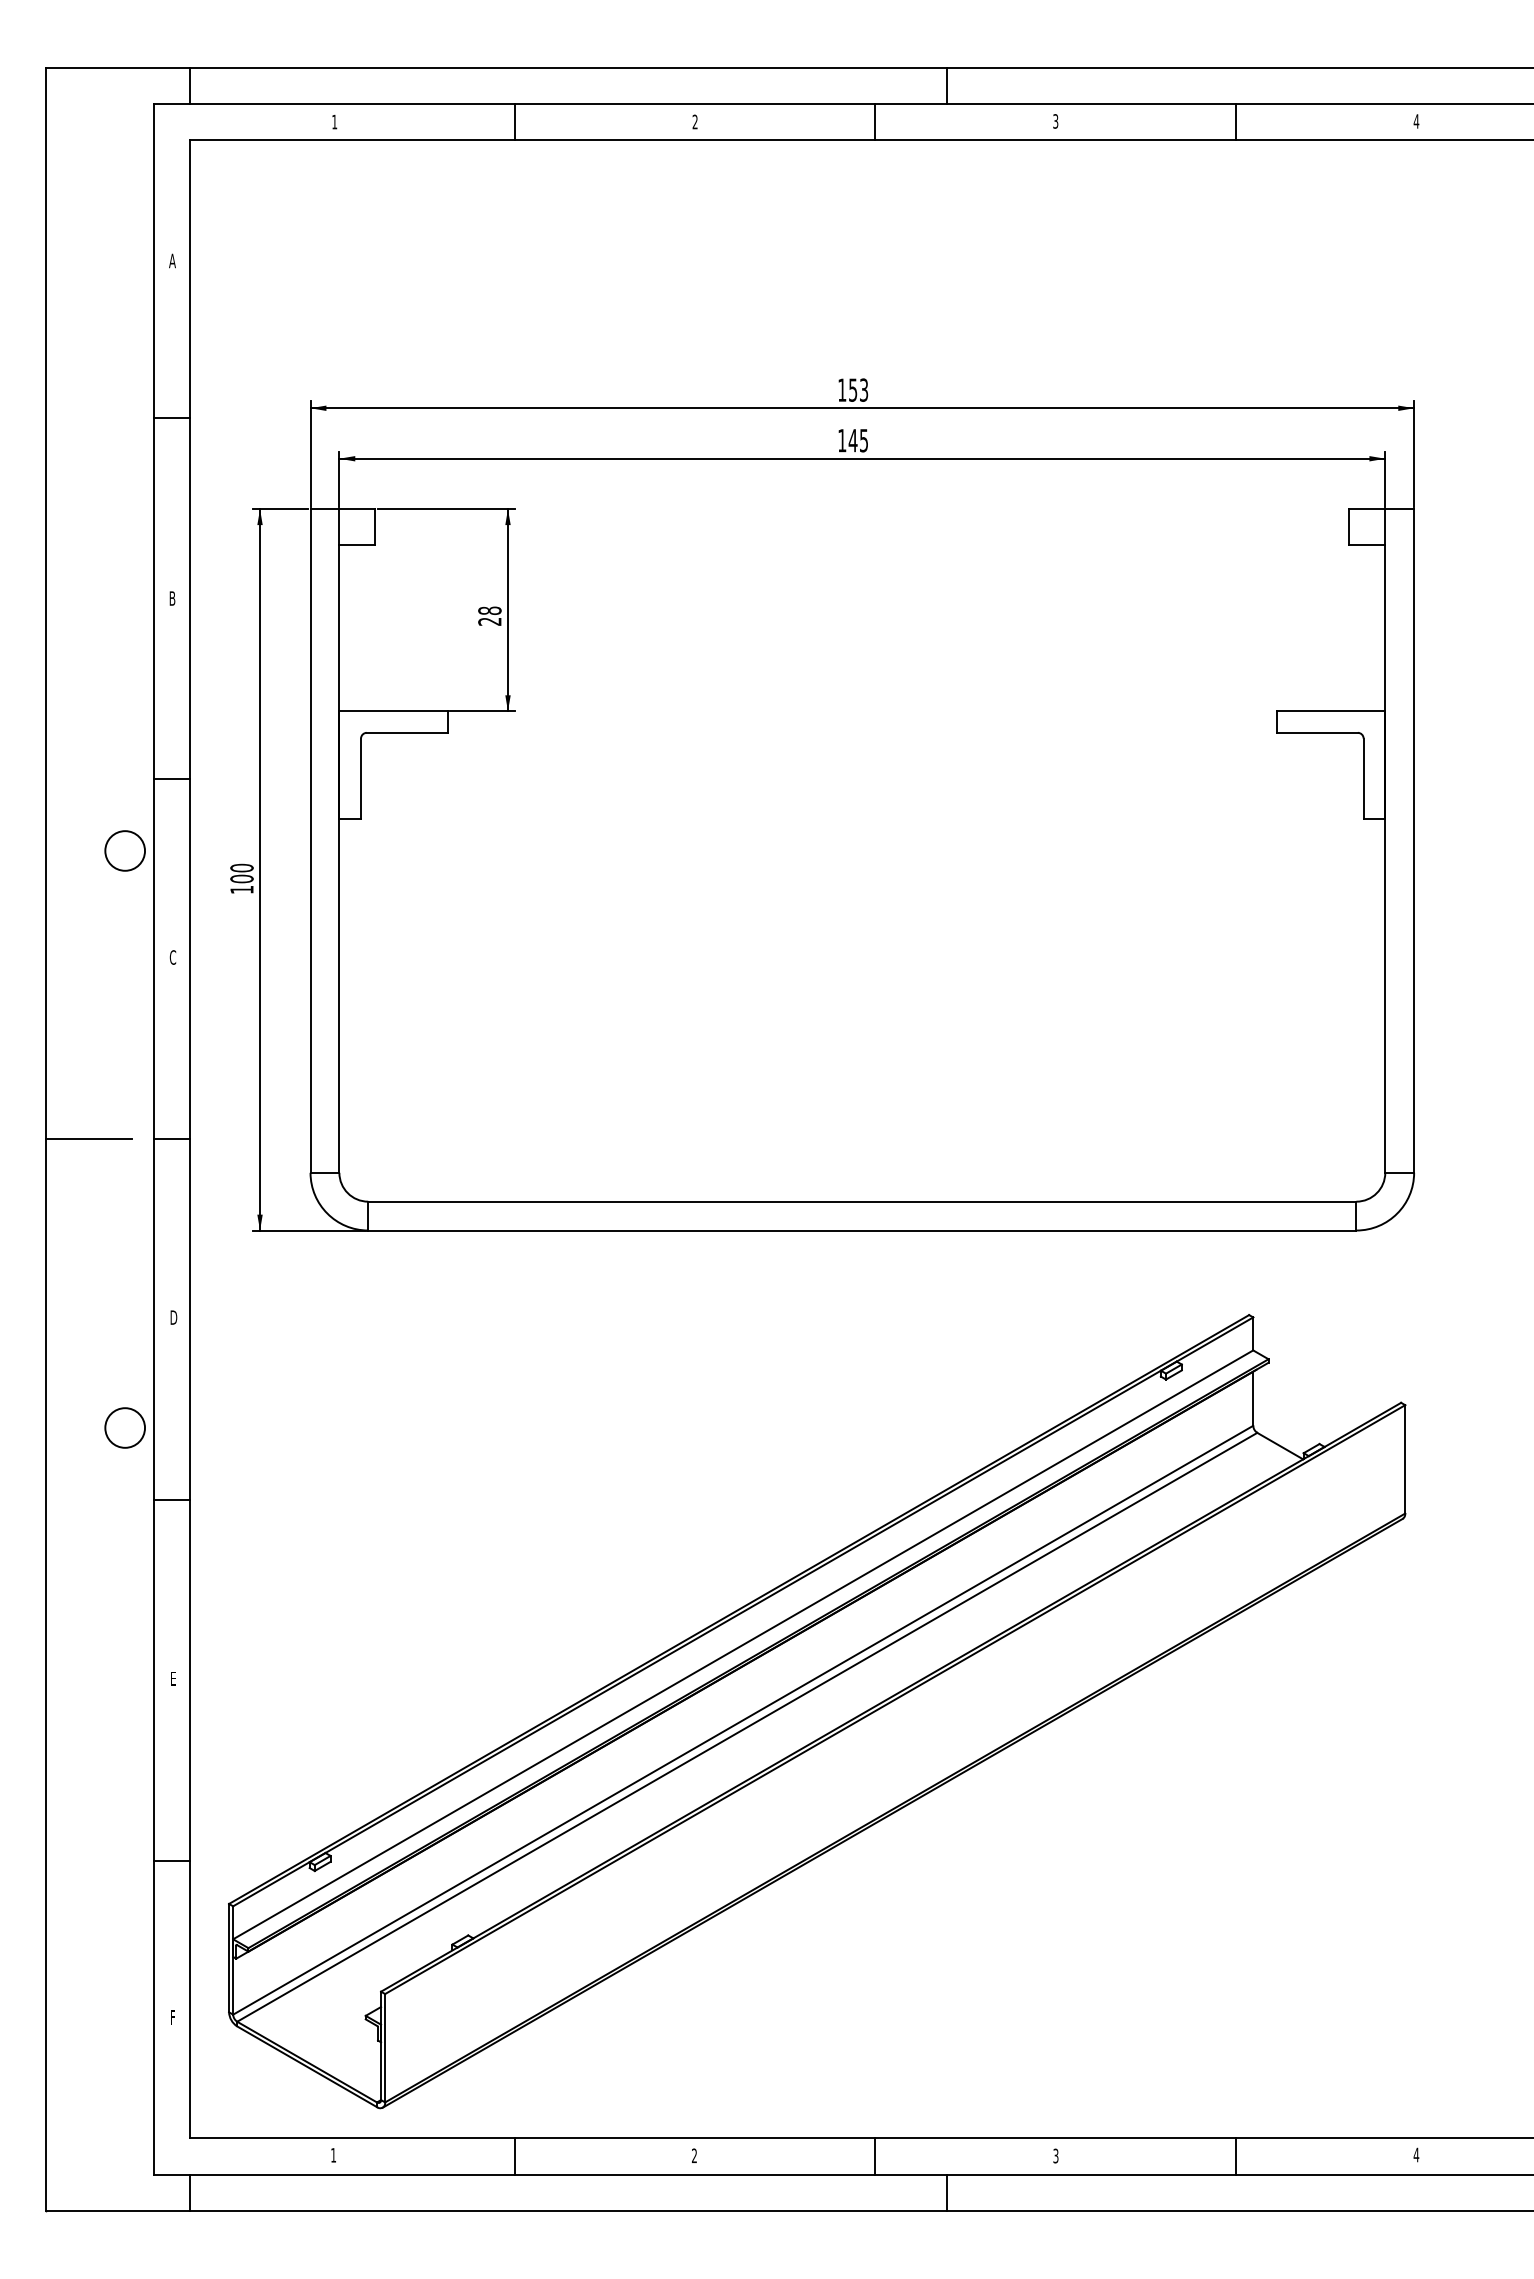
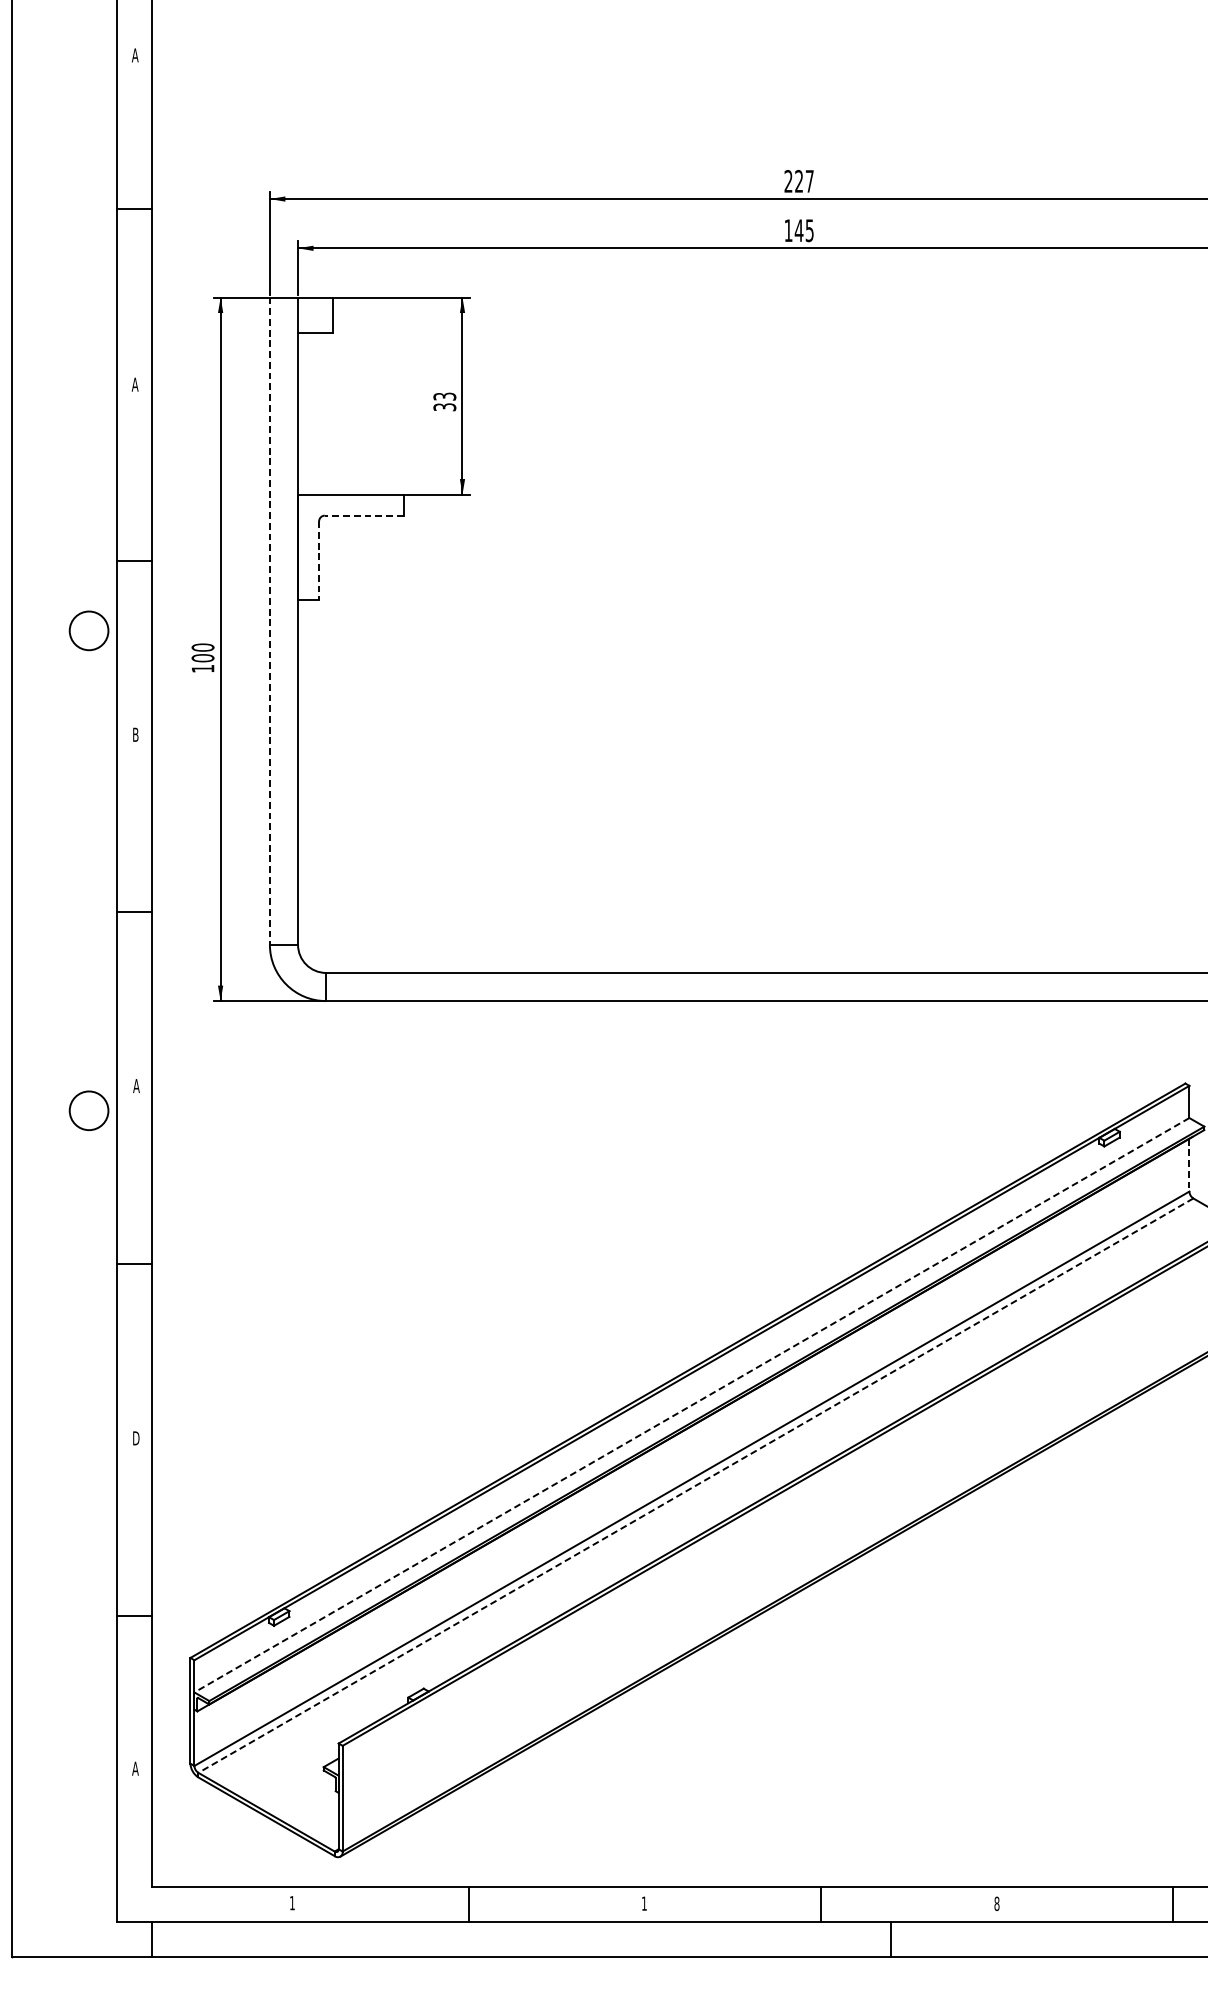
text: (853, 389) -> (799, 180), 153 -> 227
text: (172, 598) -> (135, 384), B -> A
text: (489, 615) -> (444, 401), 28 -> 33
line: (406, 732) -> (363, 515), solid -> dashed
line: (361, 779) -> (319, 561), solid -> dashed
line: (310, 841) -> (269, 621), solid -> dashed
text: (172, 957) -> (135, 734), C -> B
line: (88, 1139) -> (53, 912), removed
text: (173, 1317) -> (136, 1085), D -> A
line: (1253, 1399) -> (1189, 1165), solid -> dashed
circle: (124, 1427) -> (88, 1110), moved
line: (743, 1644) -> (692, 1404), solid -> dashed
text: (173, 1678) -> (136, 1438), E -> D
line: (747, 1727) -> (696, 1485), solid -> dashed
text: (172, 2017) -> (135, 1768), F -> A
text: (693, 2155) -> (643, 1903), 2 -> 1
text: (1055, 2155) -> (996, 1903), 3 -> 8

